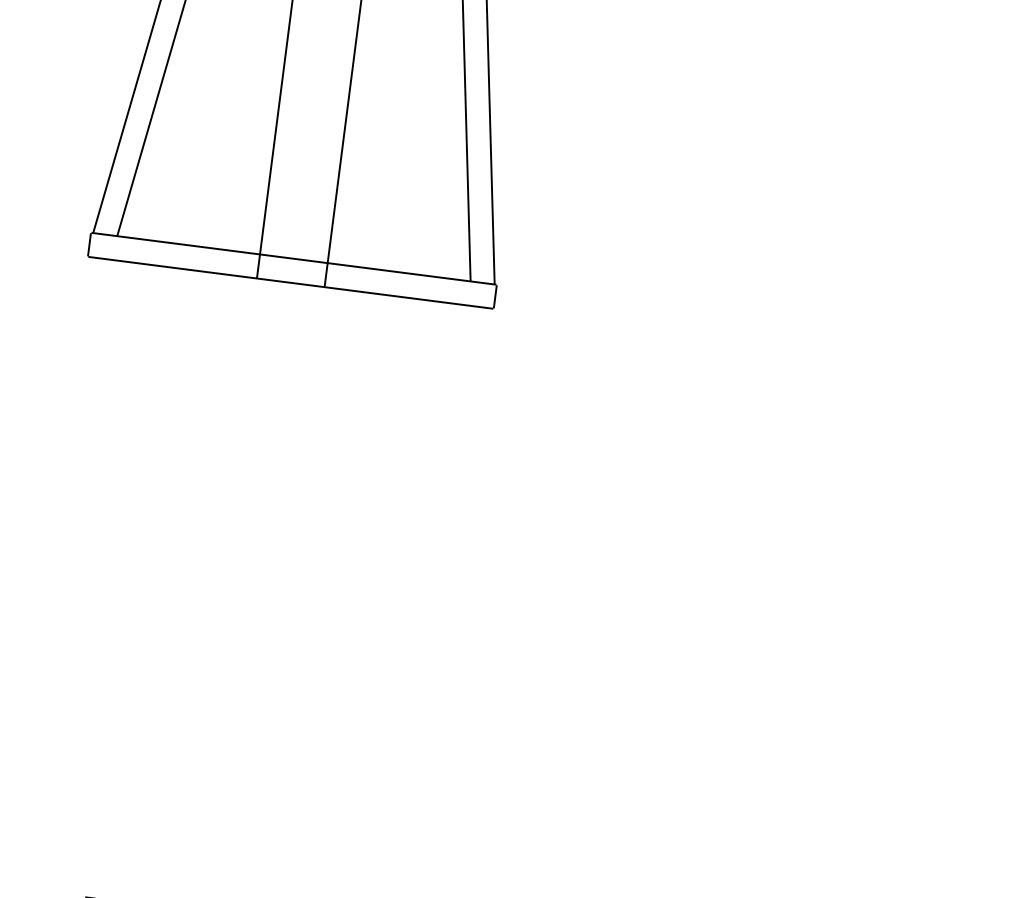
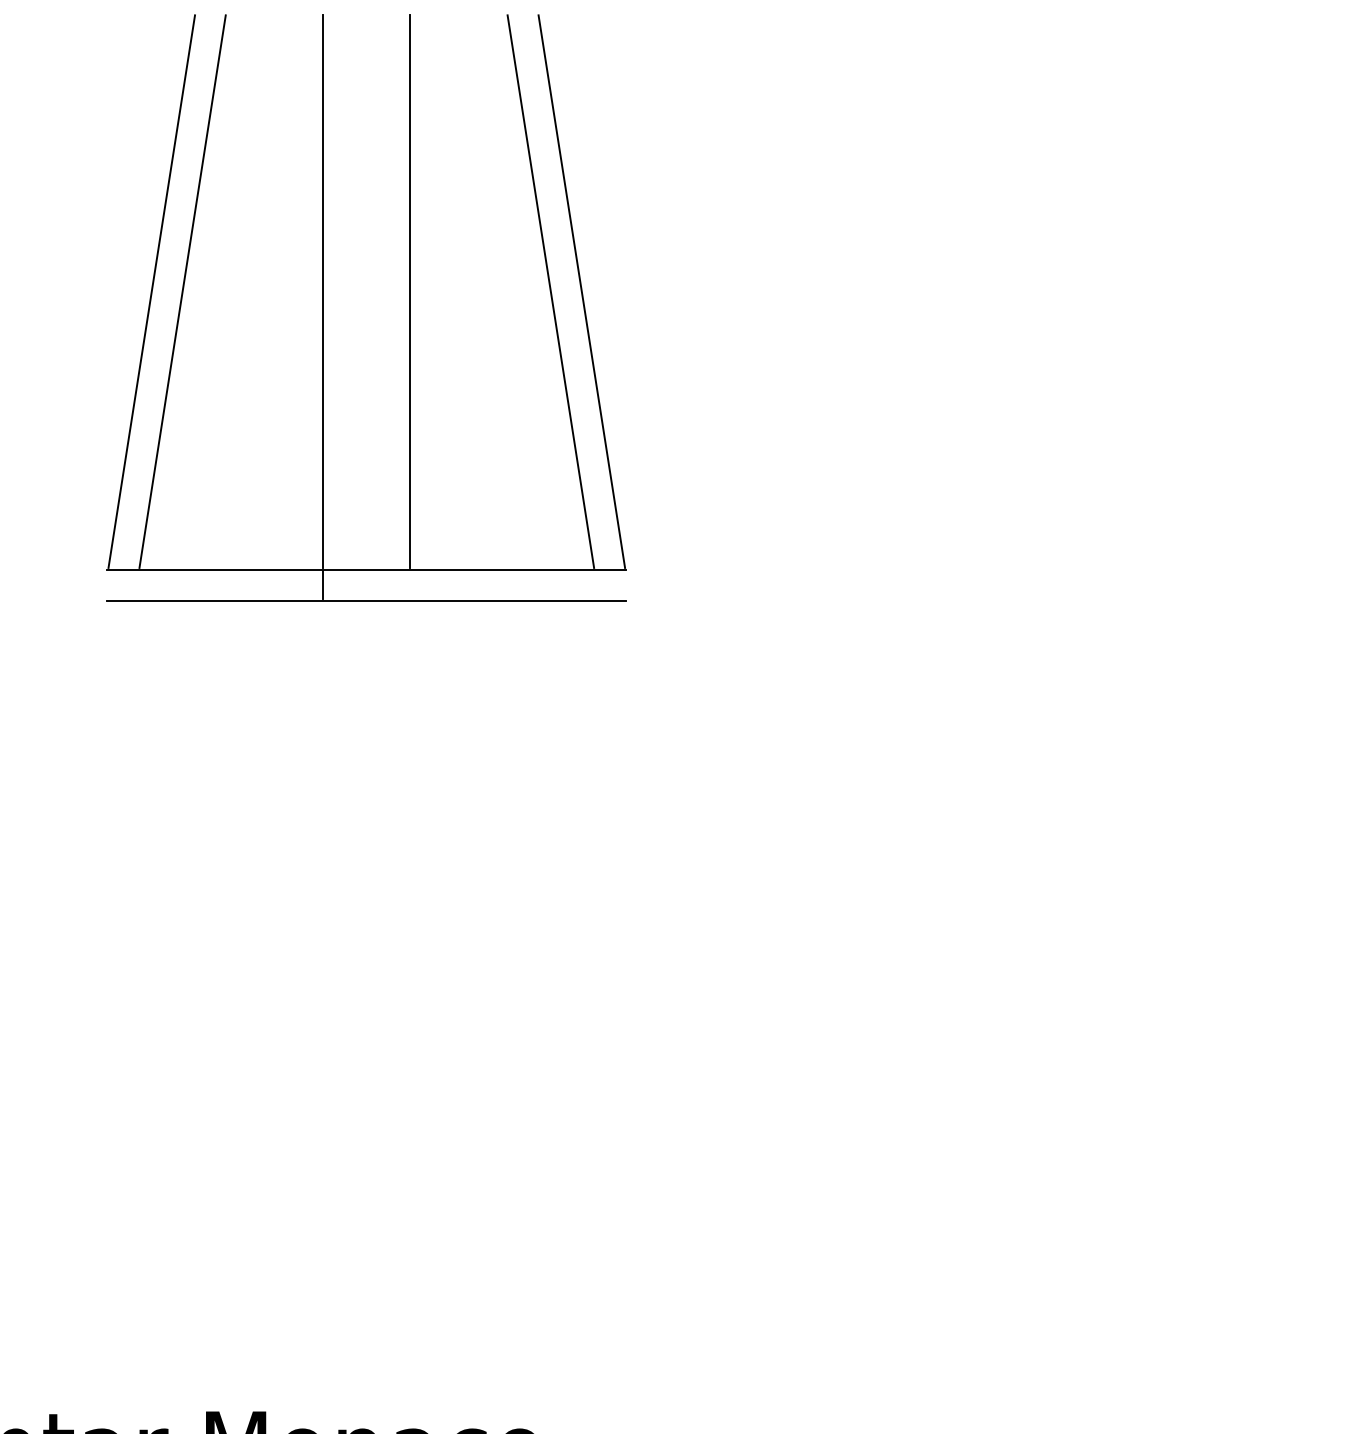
line: (89, 244) -> (105, 584), removed
line: (326, 274) -> (410, 584), removed
line: (495, 296) -> (628, 584), removed

